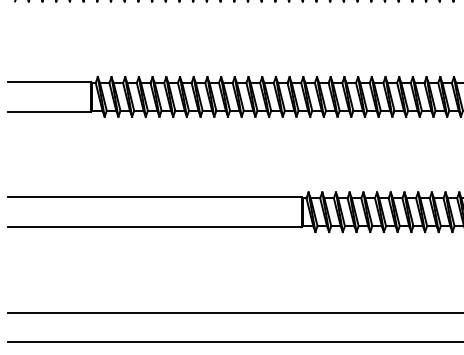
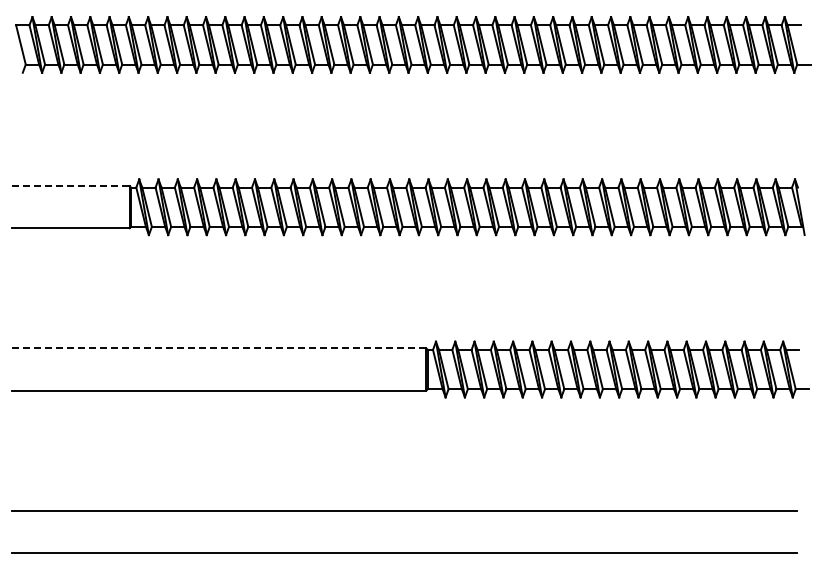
line: (48, 82) -> (70, 186), solid -> dashed
line: (154, 197) -> (219, 348), solid -> dashed

